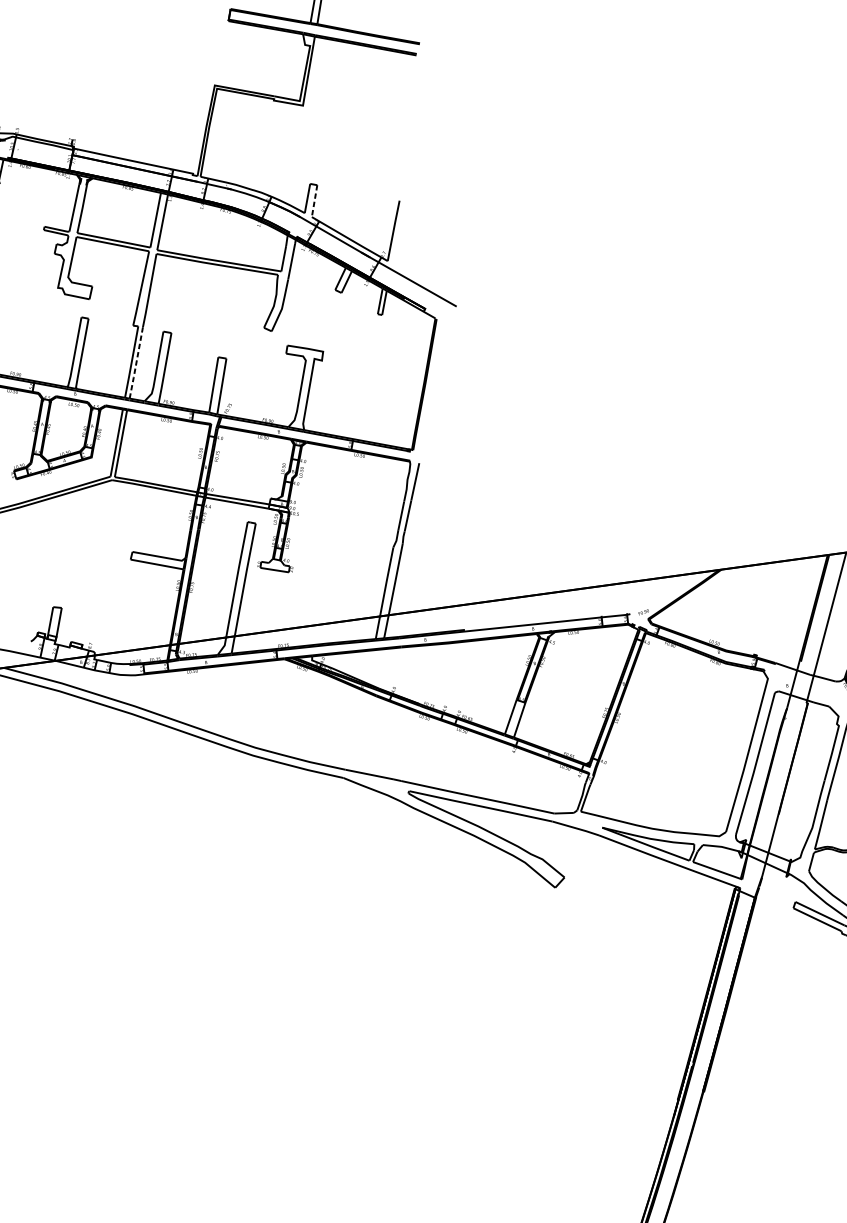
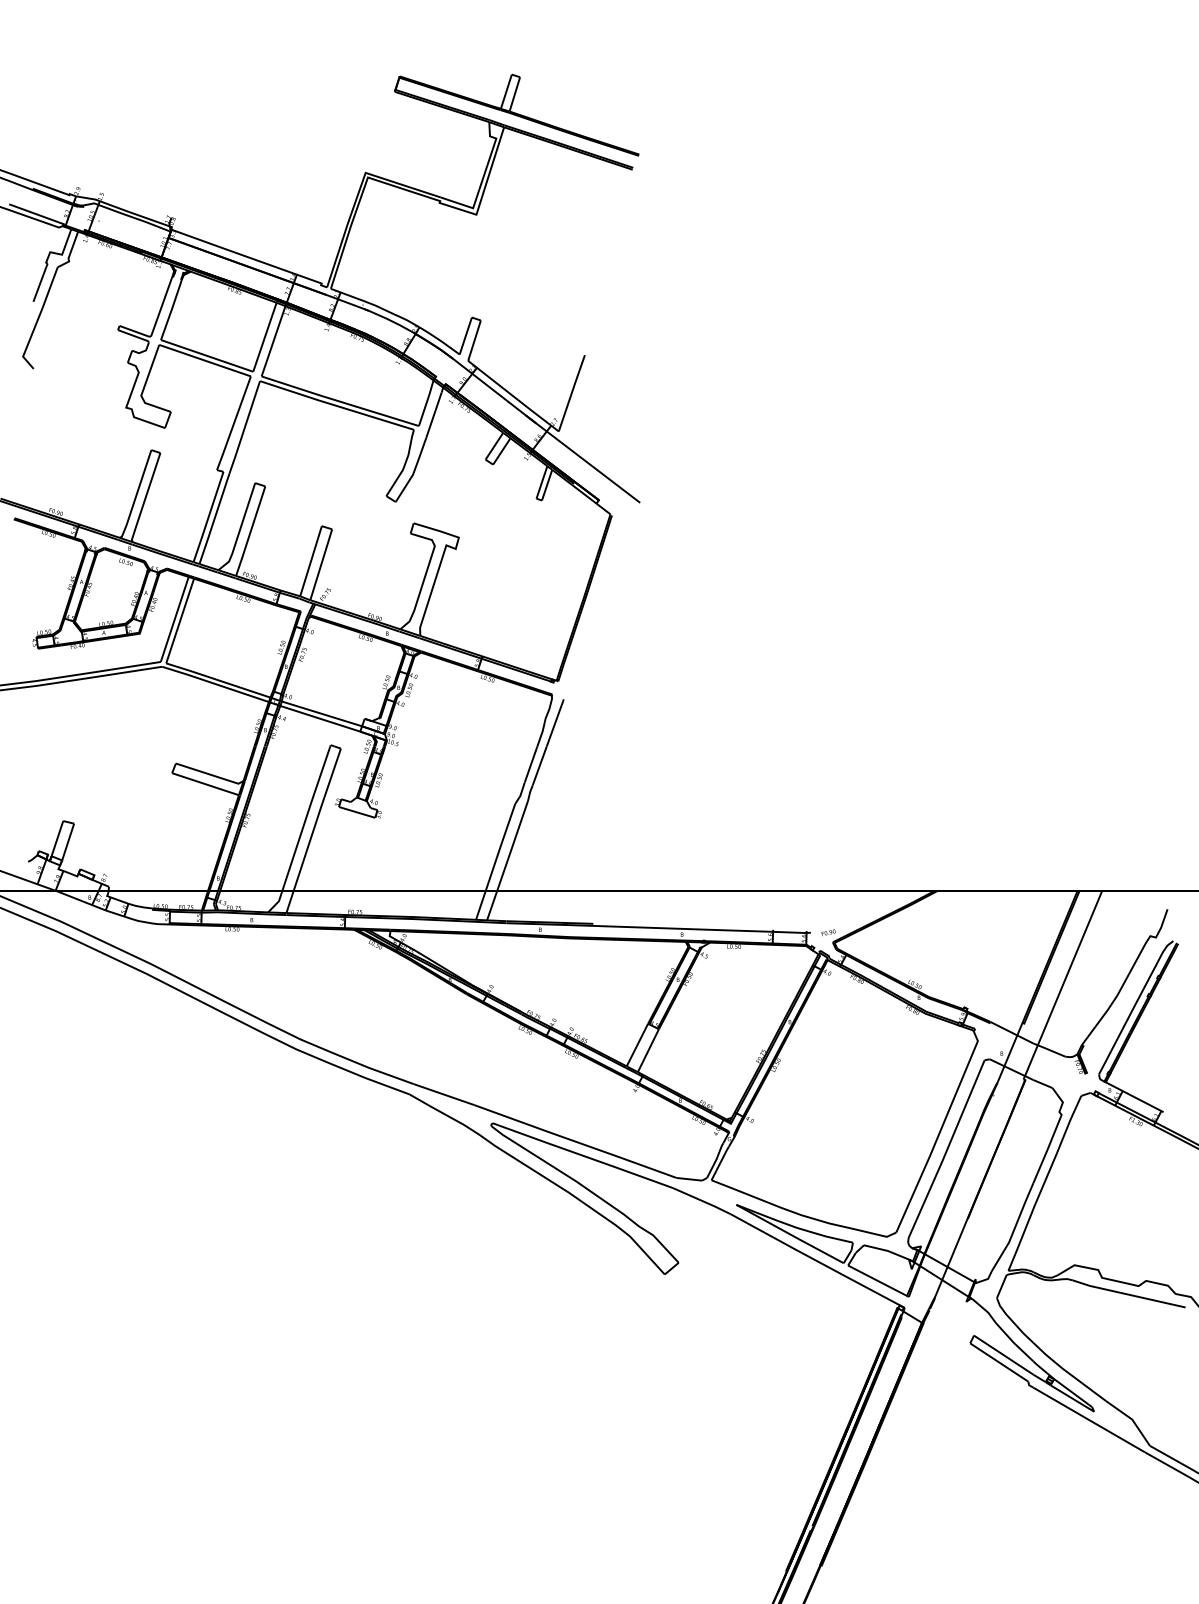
line: (314, 201) -> (474, 341), dashed -> solid
line: (136, 363) -> (214, 519), dashed -> solid

